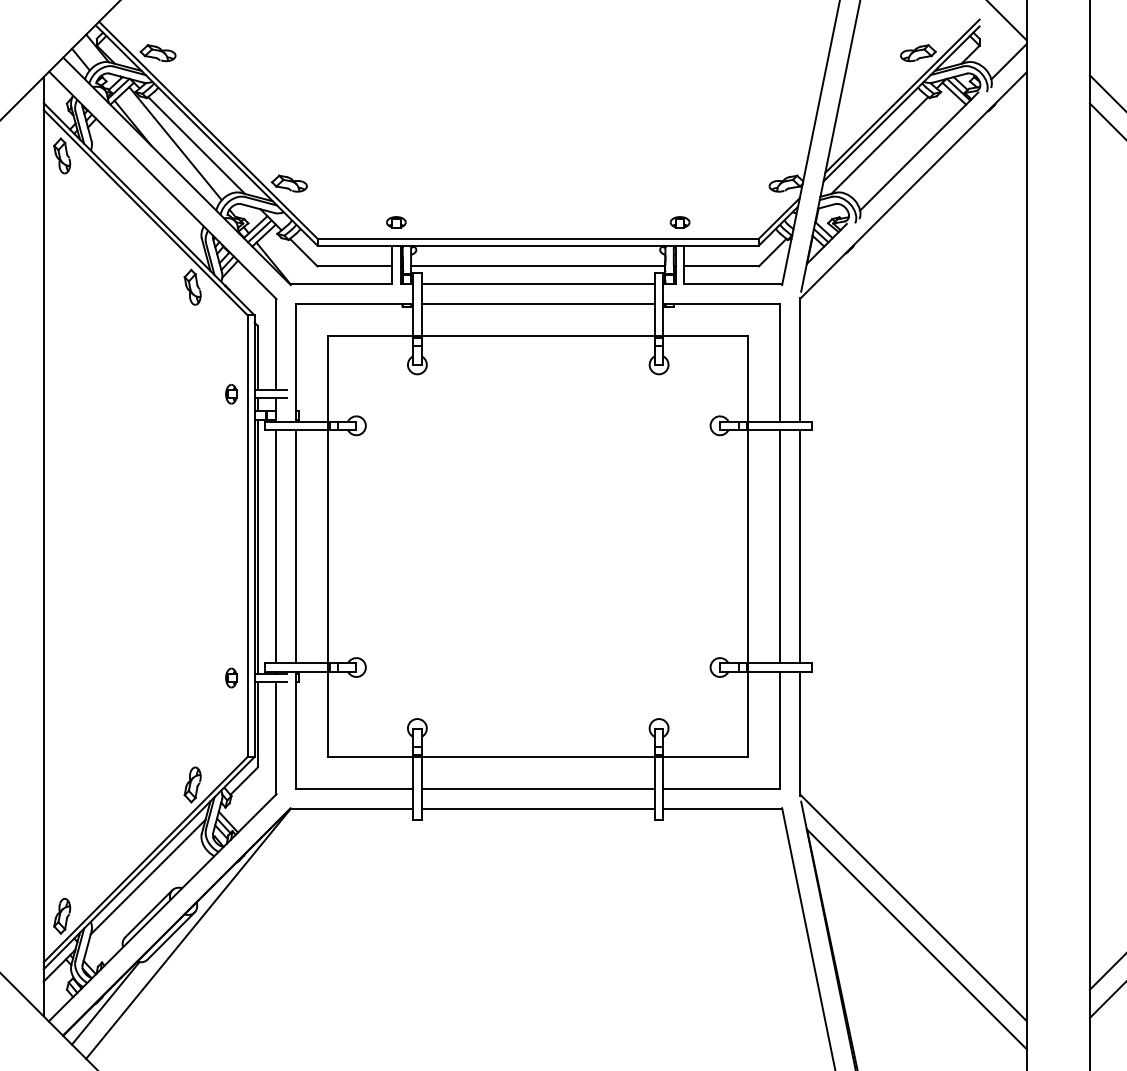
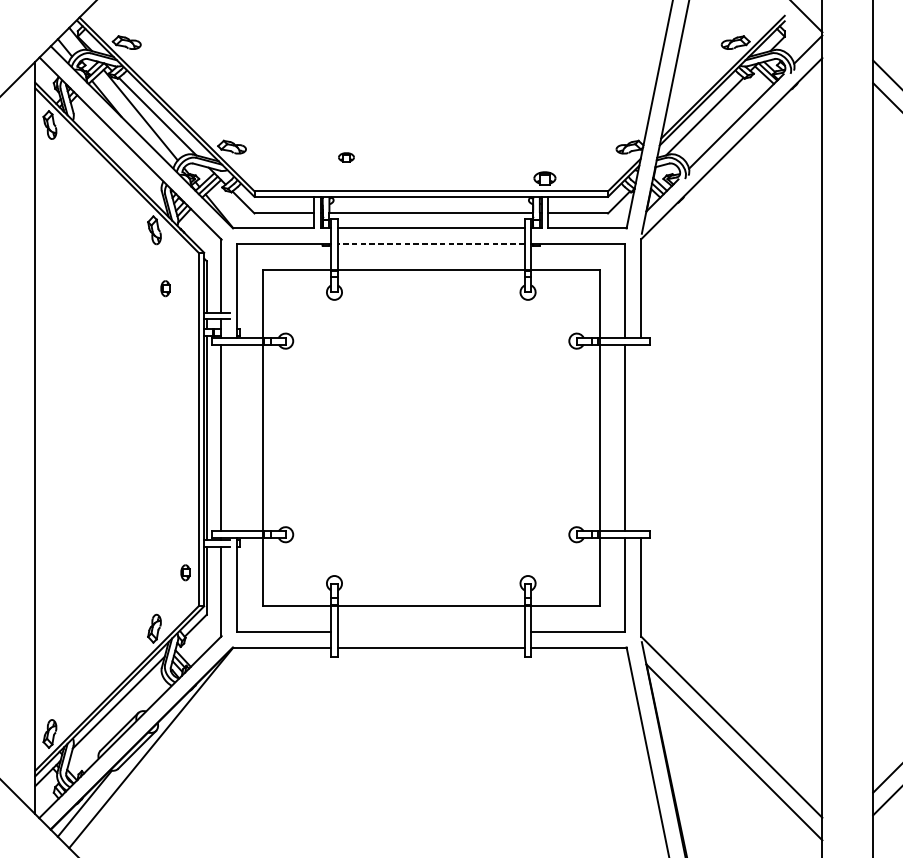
part: (396, 222) -> (346, 157), moved
part: (679, 222) -> (544, 178), size x1.4
line: (538, 304) -> (431, 243), solid -> dashed
part: (231, 394) -> (165, 288), moved
line: (296, 546) -> (237, 437), removed
line: (800, 546) -> (641, 437), removed
part: (231, 677) -> (185, 572), moved
line: (537, 788) -> (430, 631), removed

